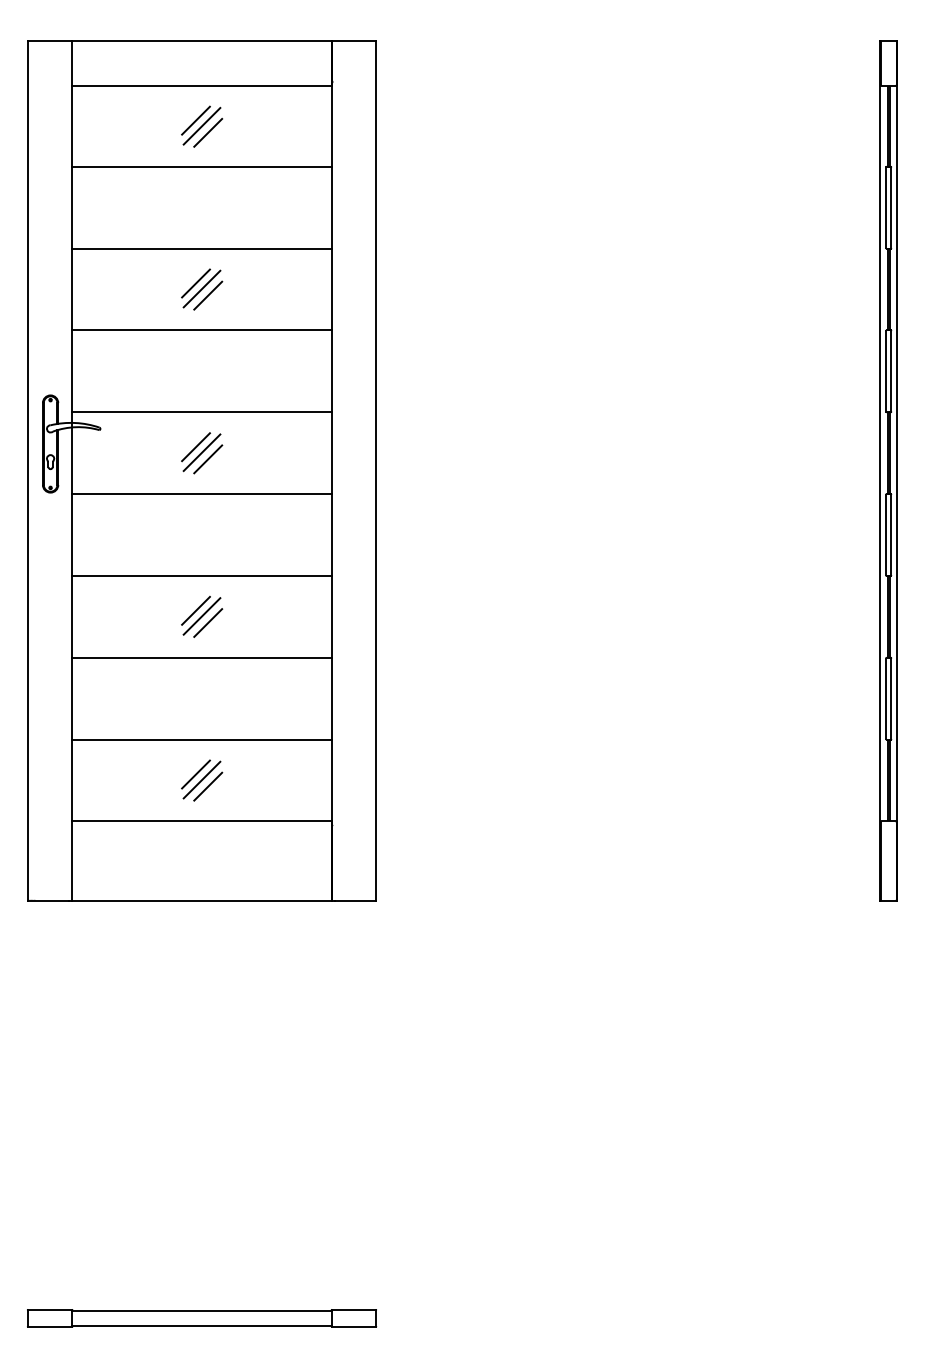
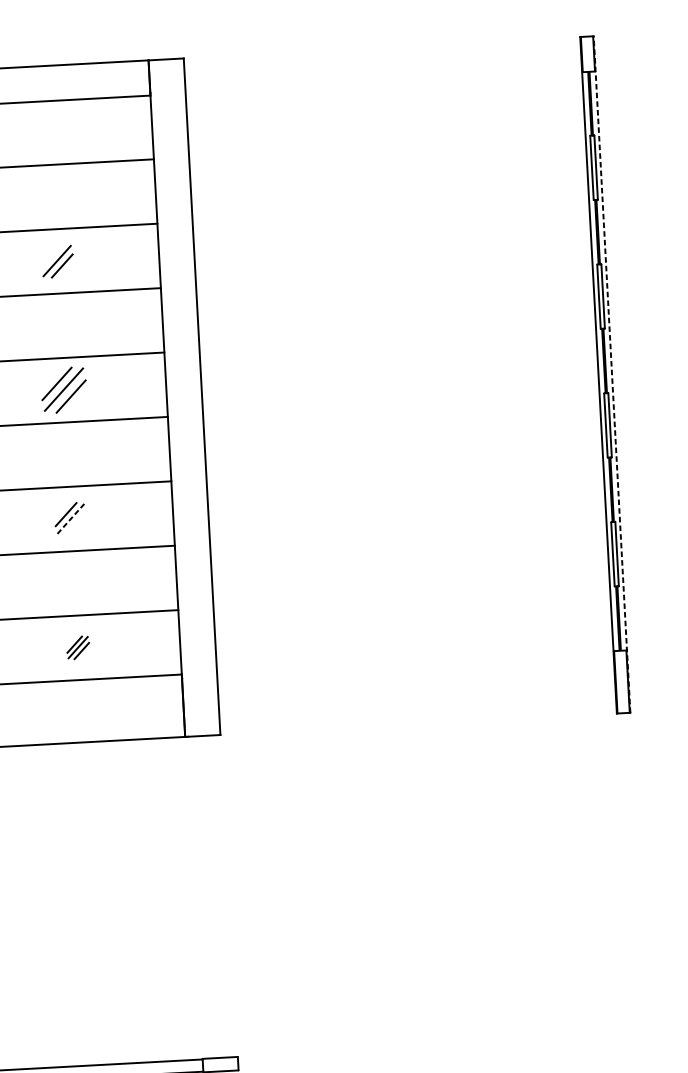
part: (202, 126) -> (50, 133), removed
line: (195, 283) -> (51, 256), removed
part: (202, 453) -> (64, 390), size x1.4
line: (897, 470) -> (612, 374), solid -> dashed
line: (202, 616) -> (71, 518), solid -> dashed
line: (208, 622) -> (76, 523), removed
part: (202, 780) -> (78, 647), size x0.7

